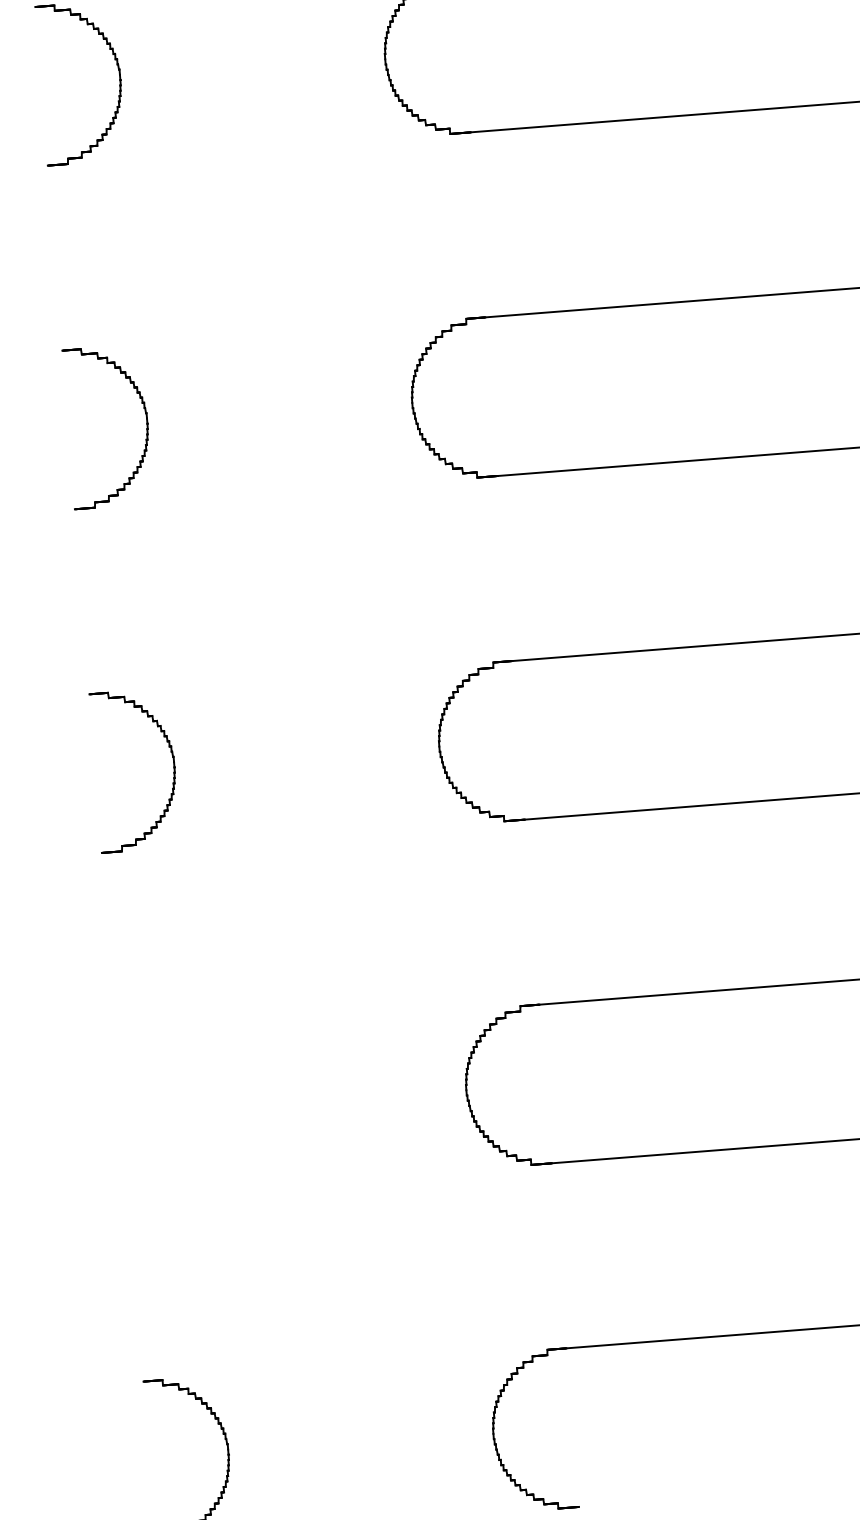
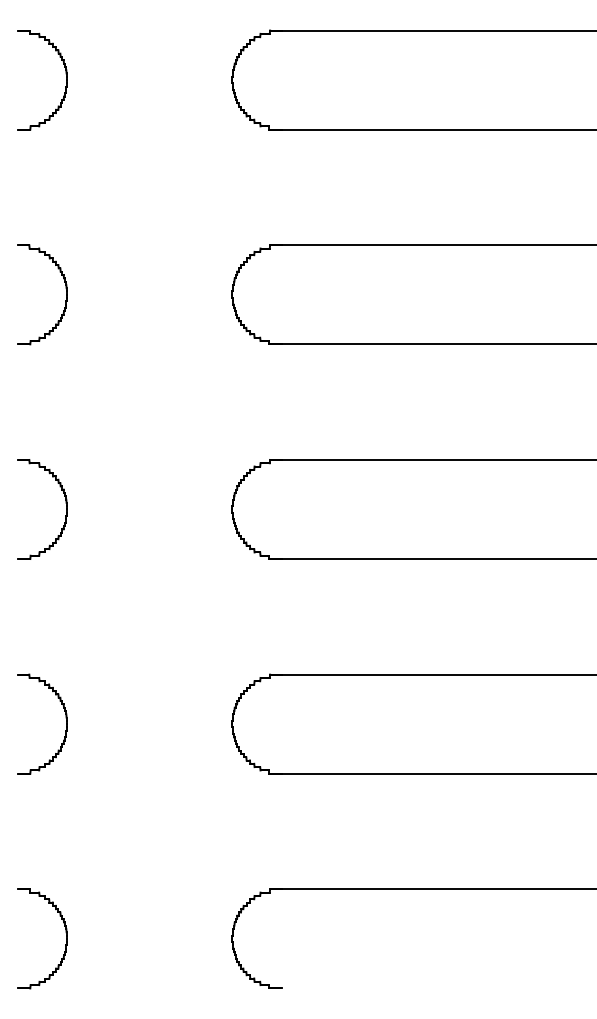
part: (198, 1102) -> (65, 718), added

